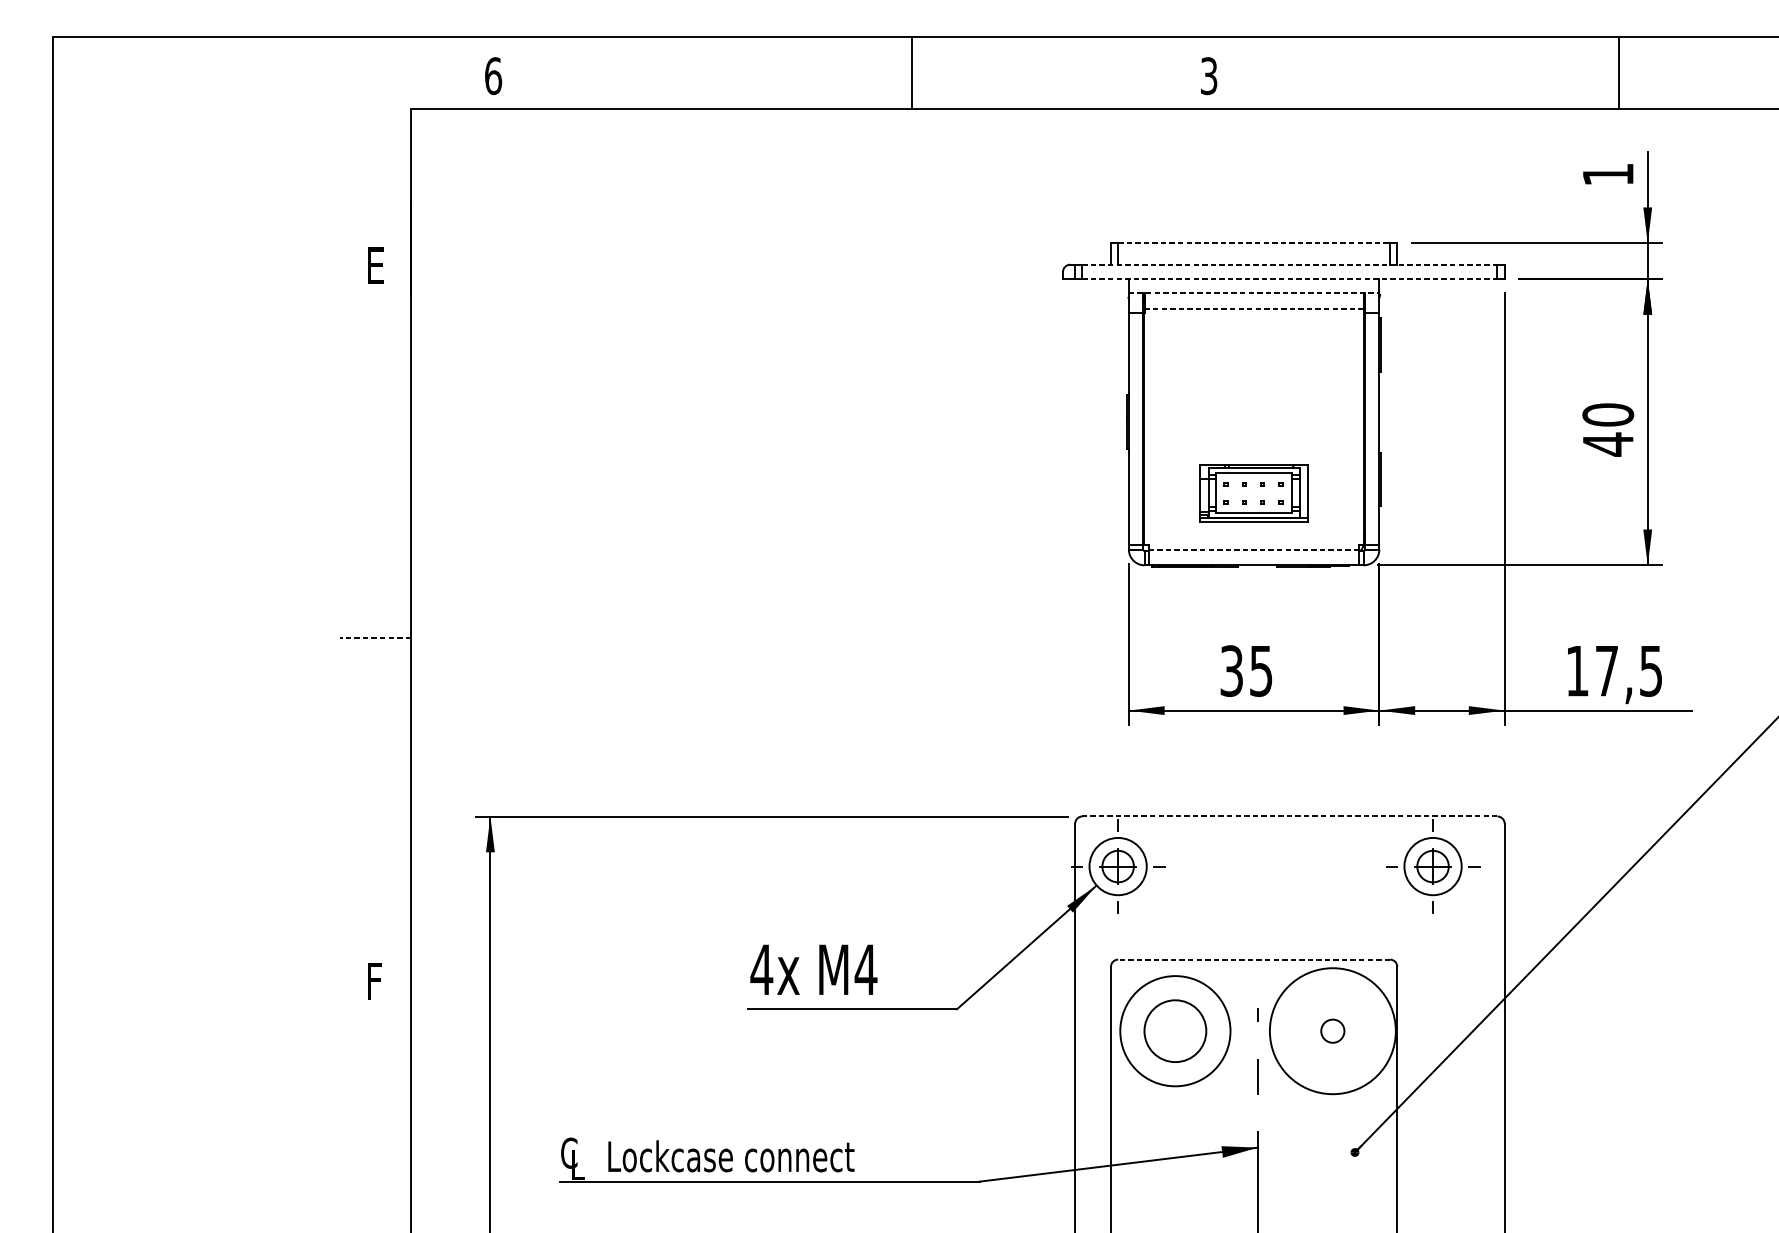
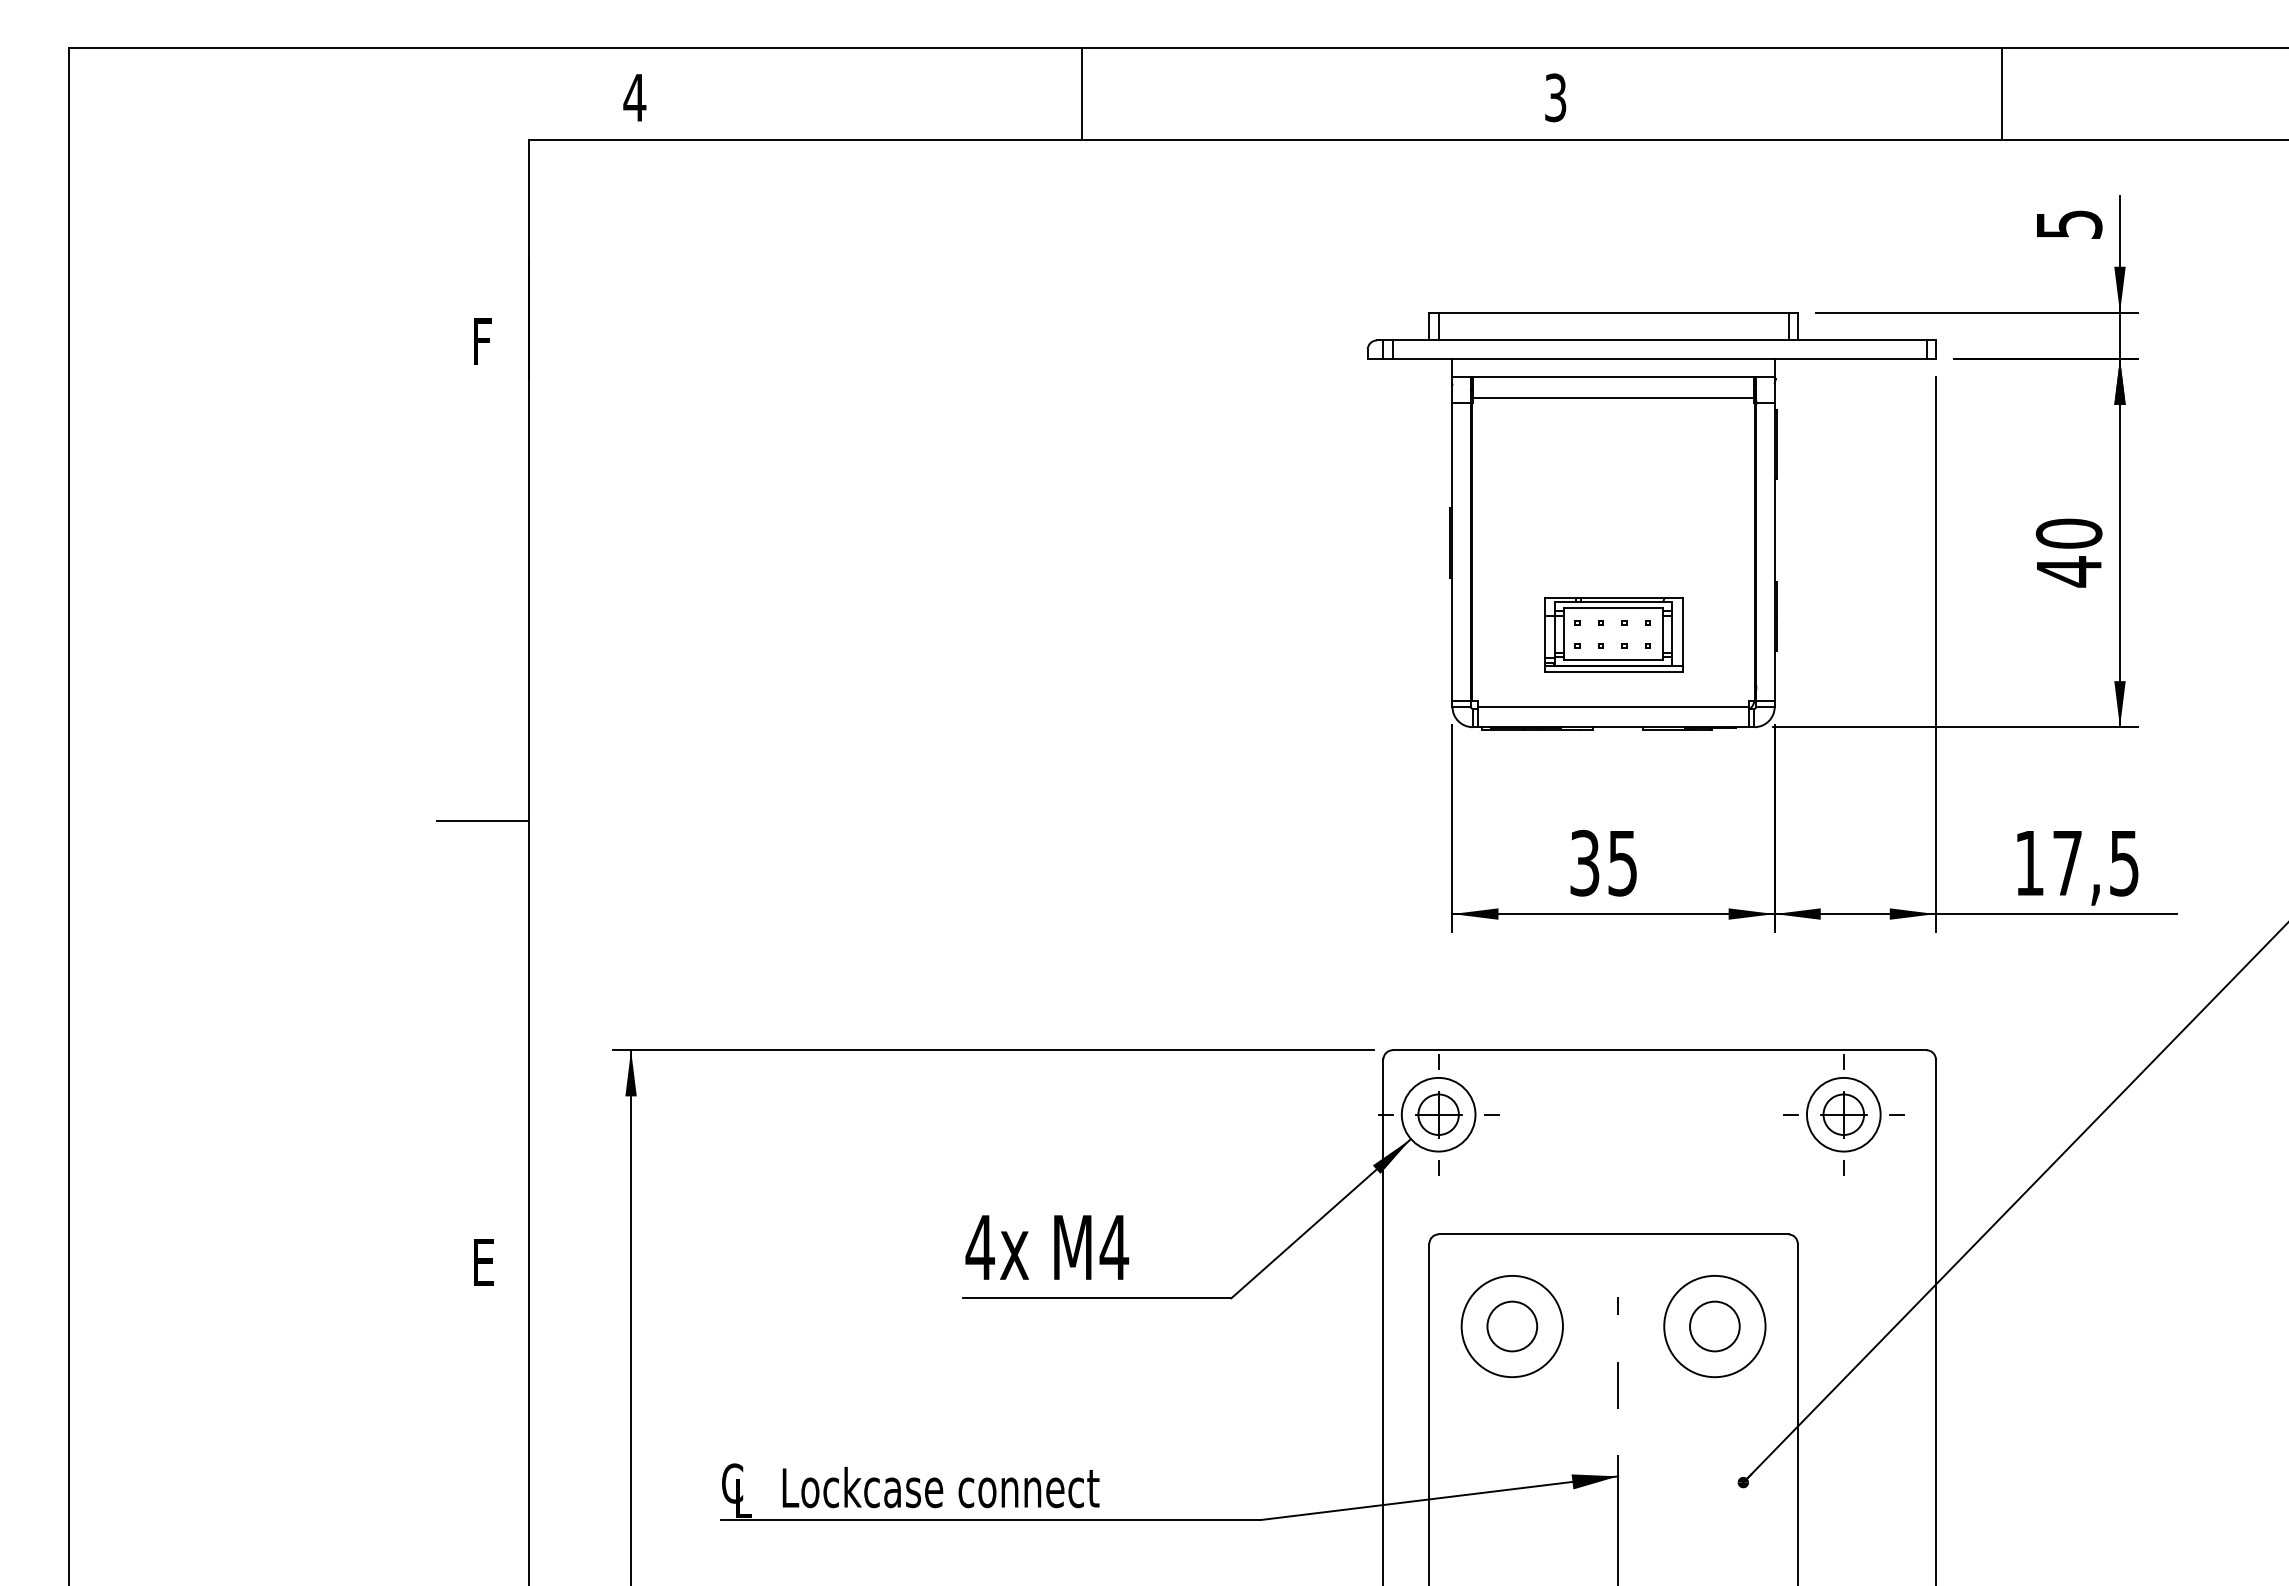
line: (912, 72) -> (1081, 93), moved
line: (1619, 72) -> (2002, 93), moved
text: (493, 75) -> (634, 97), 6 -> 4
text: (1608, 174) -> (2069, 224), 1 -> 5
line: (1254, 243) -> (1613, 312), dashed -> solid
line: (1290, 264) -> (1660, 340), dashed -> solid
text: (377, 265) -> (485, 341), E -> F
line: (1290, 278) -> (1660, 358), dashed -> solid
line: (1254, 293) -> (1614, 377), dashed -> solid
line: (1254, 309) -> (1613, 397), dashed -> solid
line: (1254, 549) -> (1613, 706), dashed -> solid
line: (374, 638) -> (482, 821), dashed -> solid
line: (1289, 816) -> (1659, 1050), dashed -> solid
line: (1254, 959) -> (1613, 1234), dashed -> solid
text: (377, 981) -> (485, 1262), F -> E
circle: (1174, 1031) -> (1511, 1326), size x0.71
circle: (1175, 1031) -> (1512, 1326), size x0.62
circle: (1332, 1031) -> (1714, 1326), size x0.62
circle: (1332, 1031) -> (1714, 1326), size x1.67

